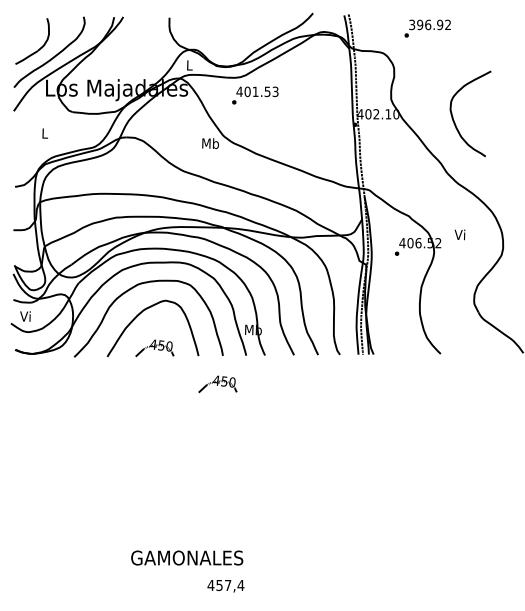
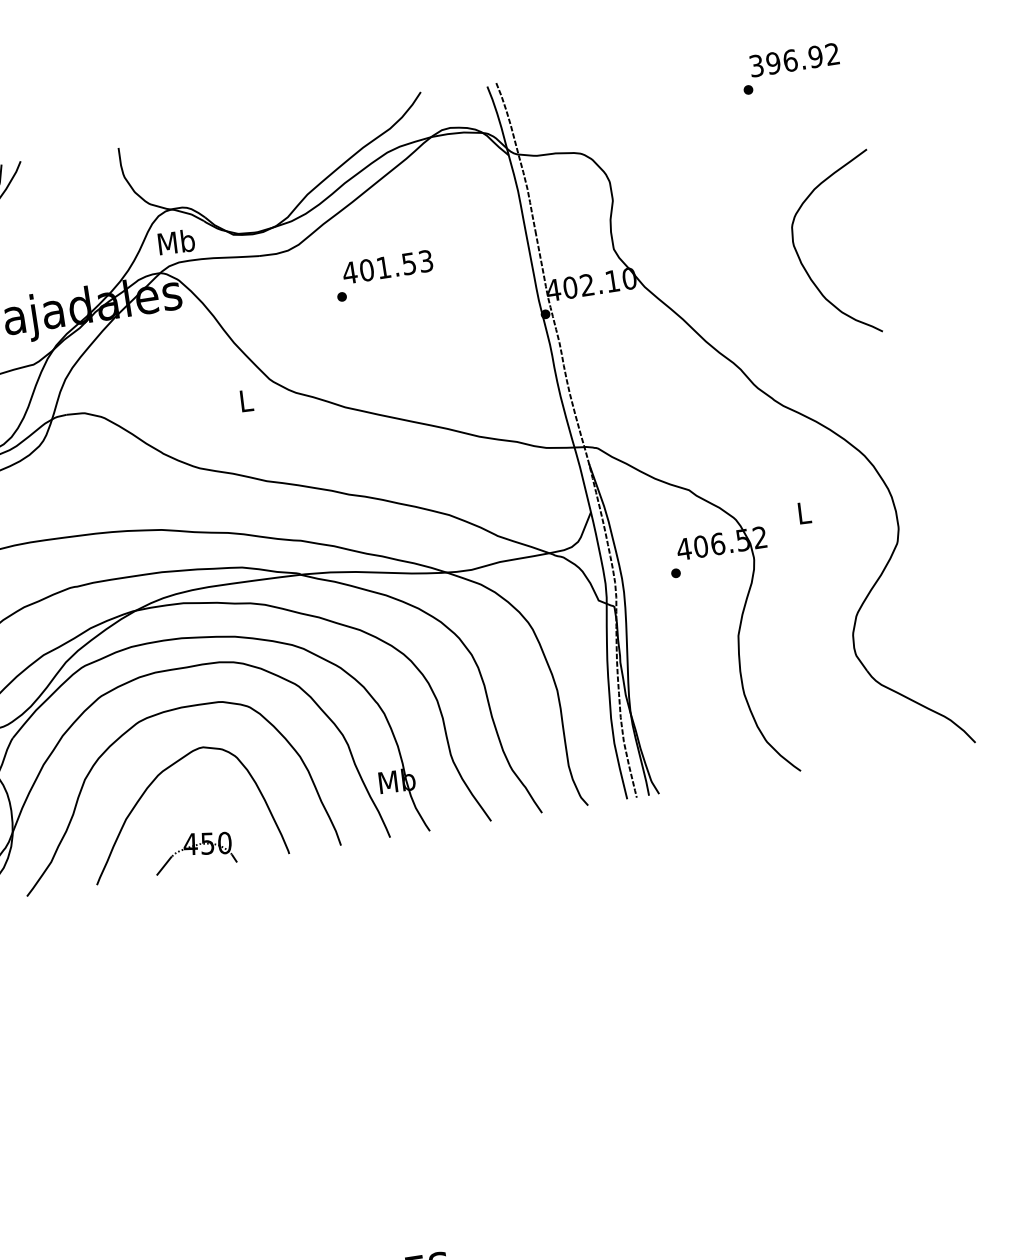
text: (427, 28) -> (790, 68), moved
text: (189, 65) -> (176, 242), L -> Mb
text: (255, 95) -> (384, 275), moved
curve: (453, 116) -> (801, 257), moved
text: (210, 143) -> (245, 400), Mb -> L
text: (459, 234) -> (801, 512), Vi -> L
part: (217, 384) -> (338, 907), removed

